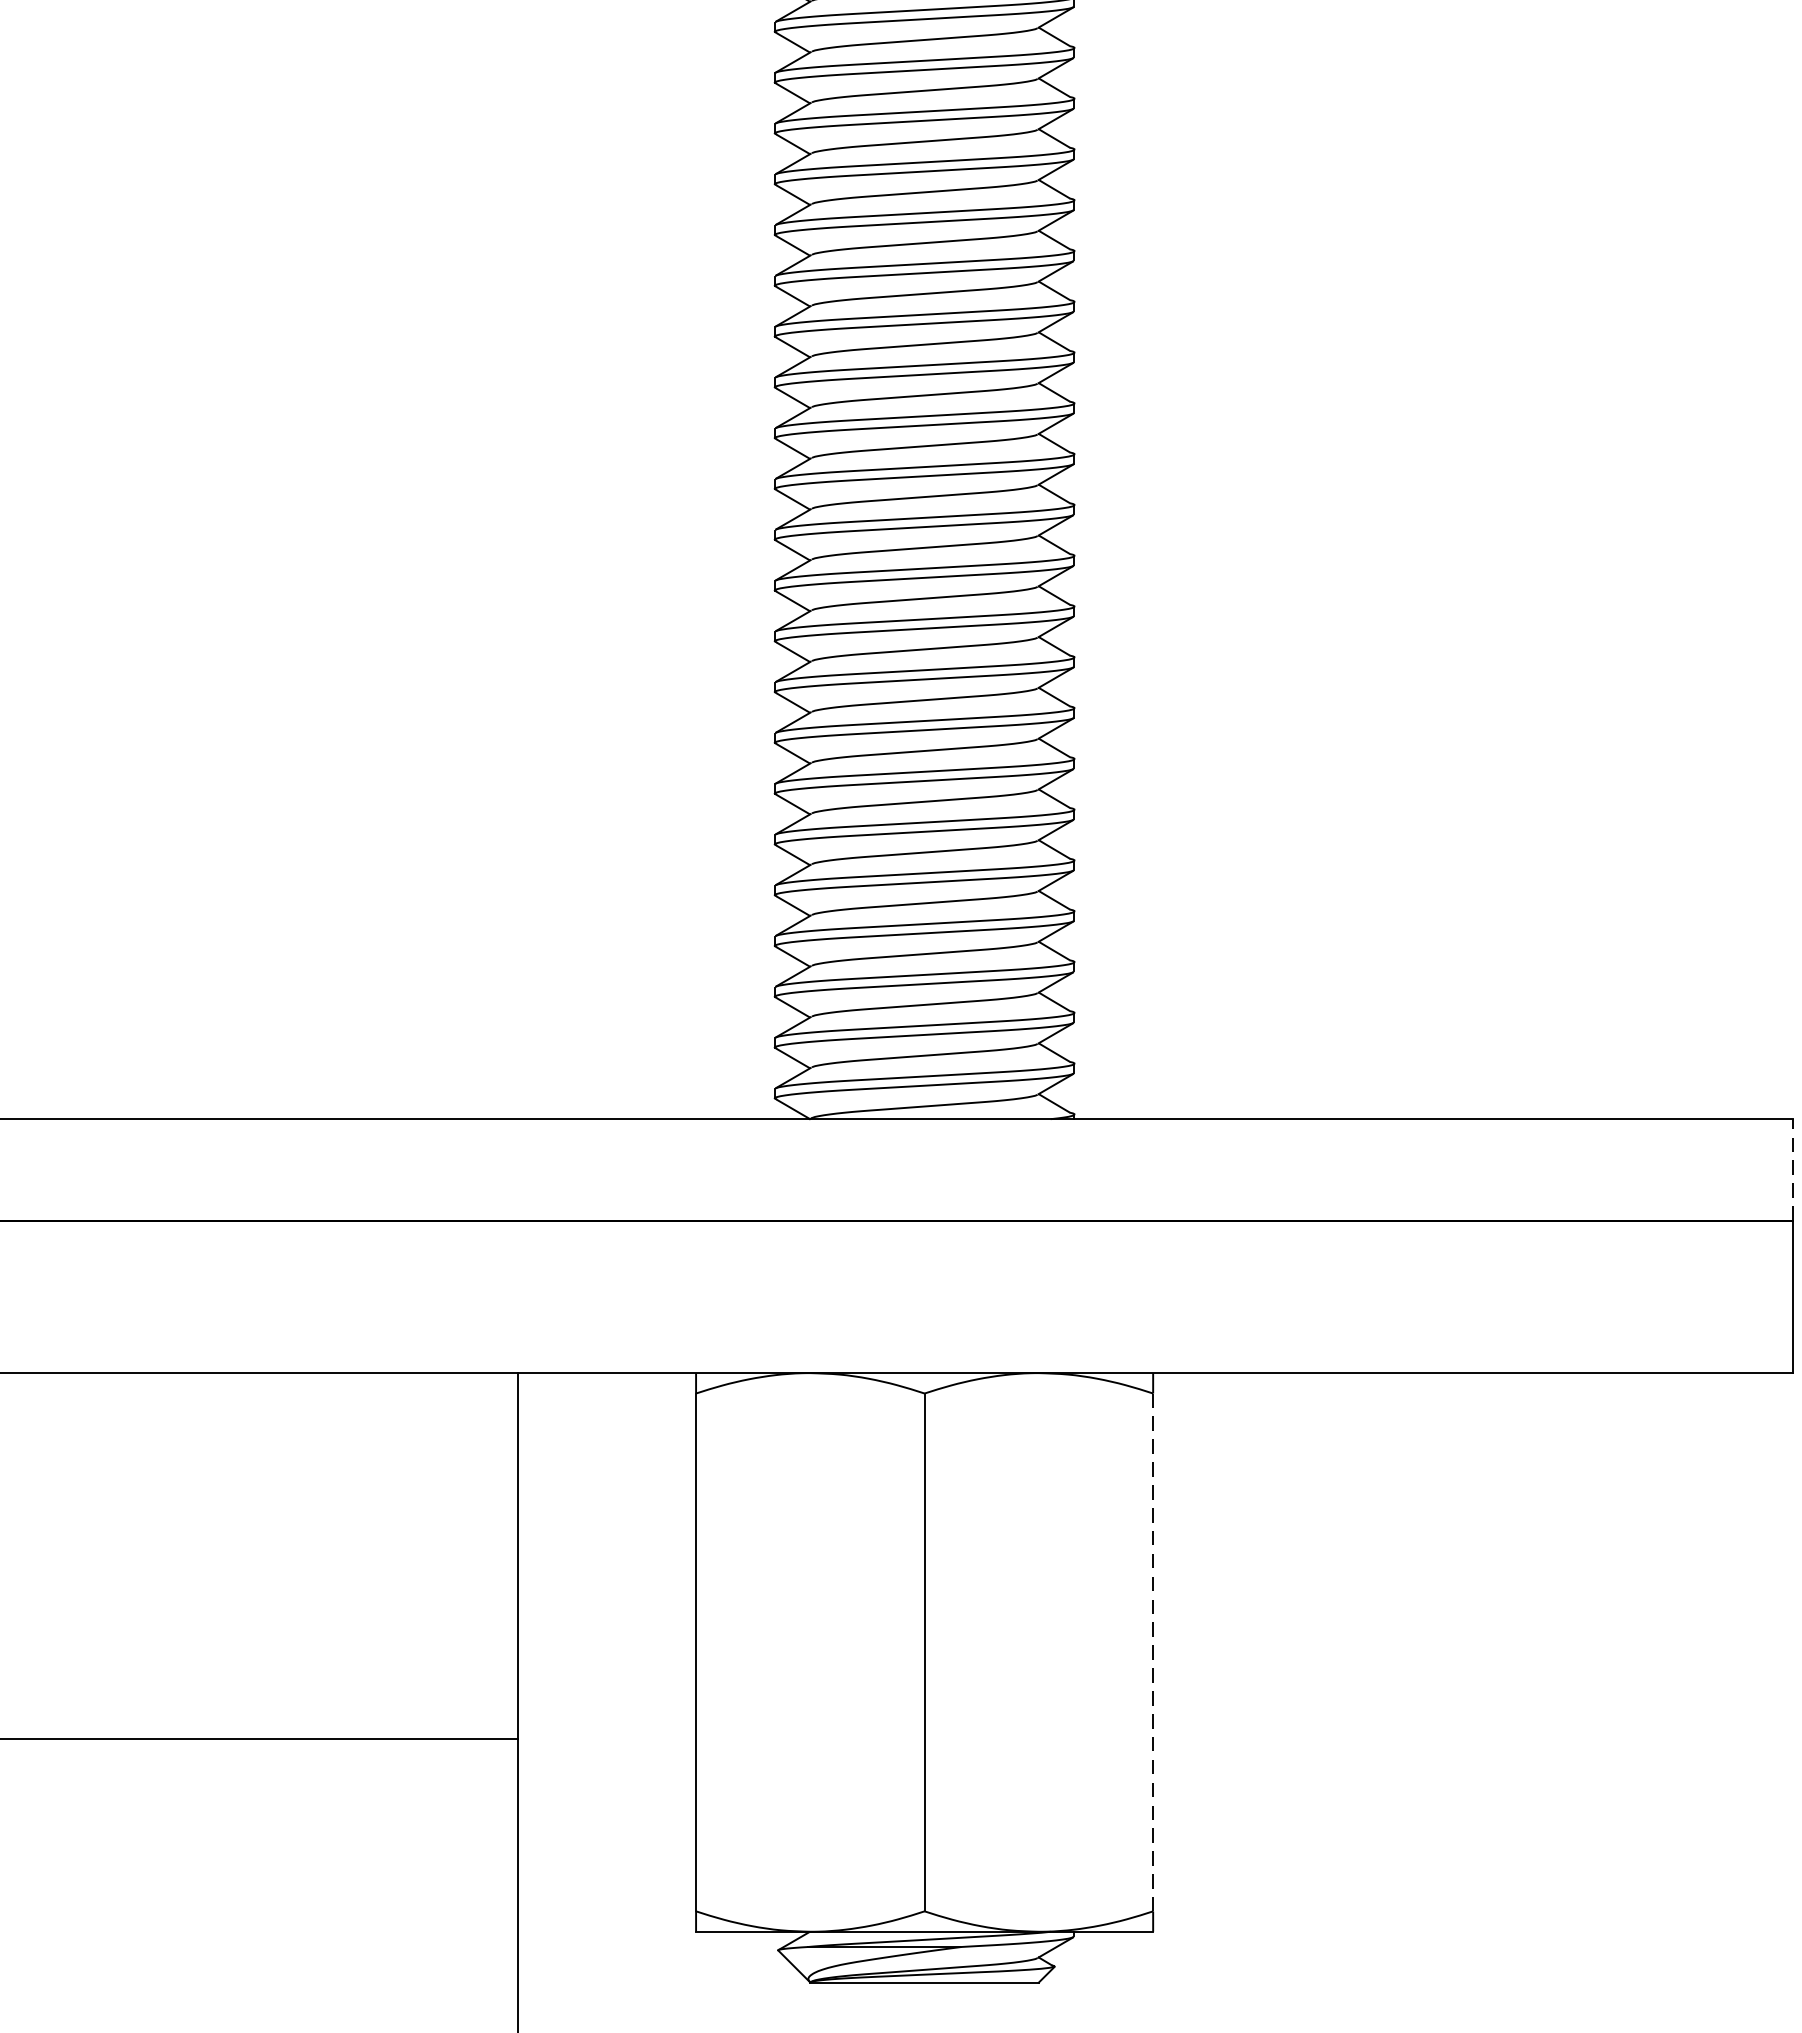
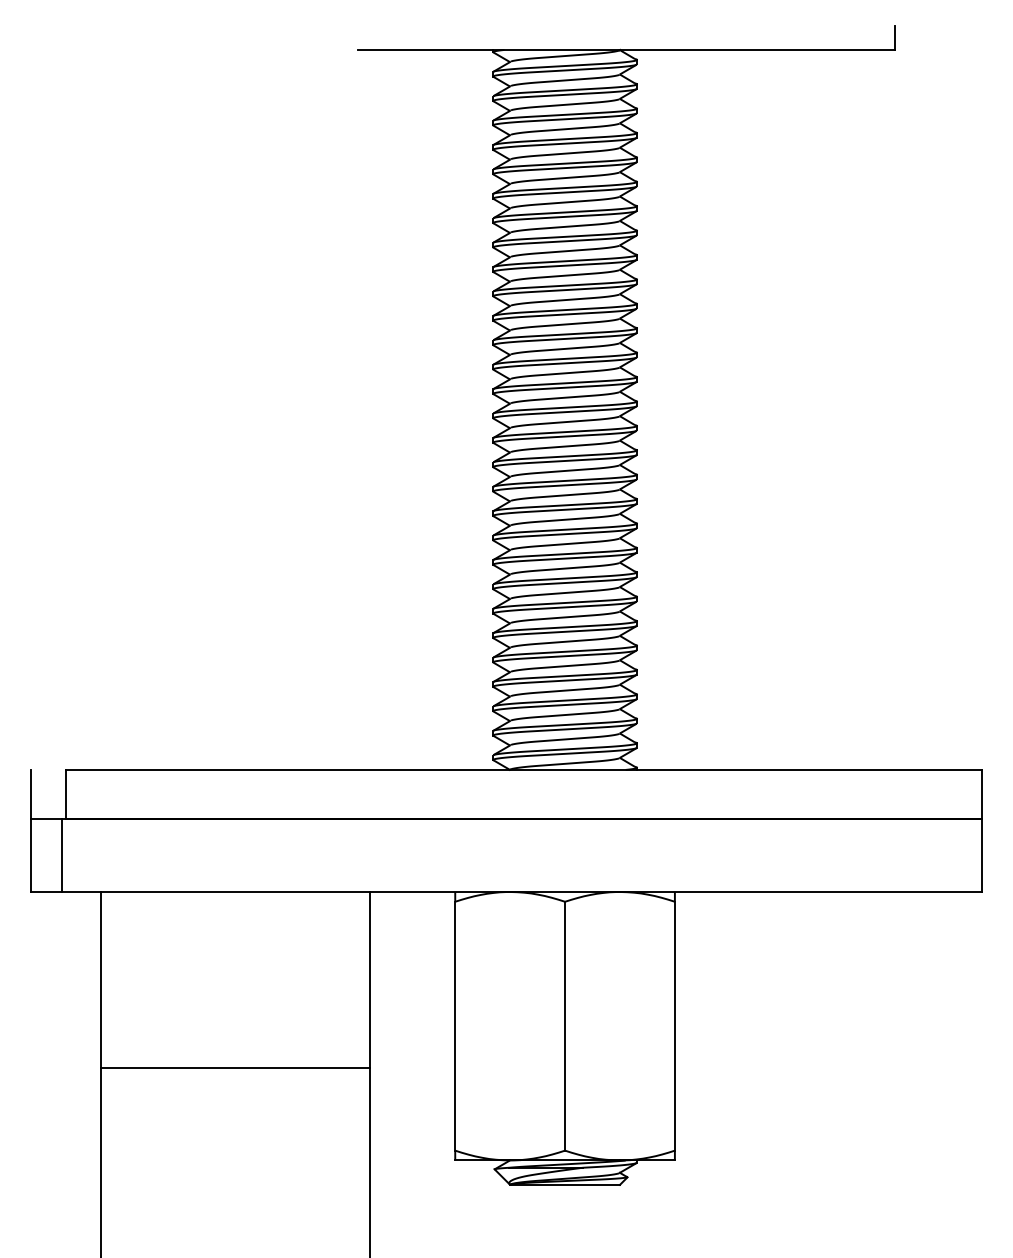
line: (1793, 1168) -> (982, 793), dashed -> solid
line: (1152, 1653) -> (674, 1026), dashed -> solid

